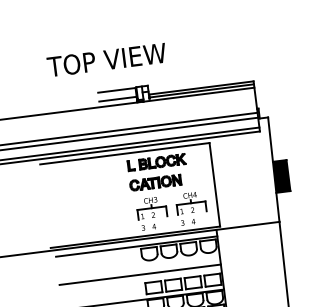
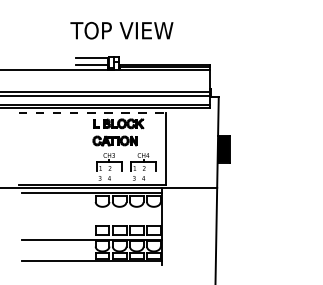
text: (106, 59) -> (121, 30), moved
line: (125, 153) -> (92, 112), solid -> dashed
line: (140, 275) -> (92, 218), removed

